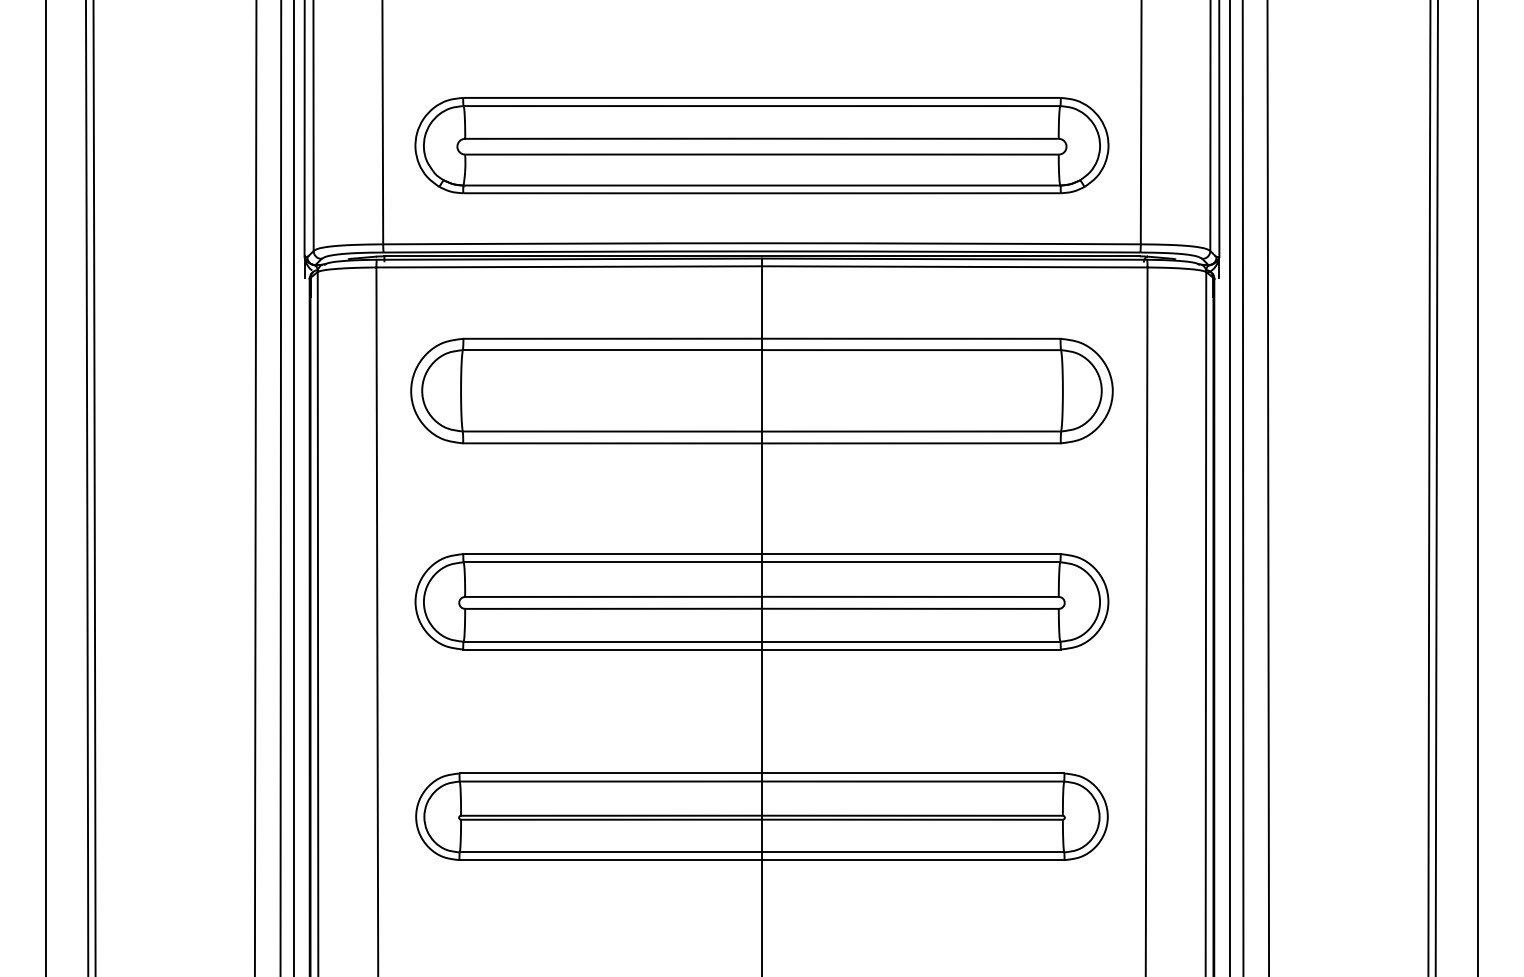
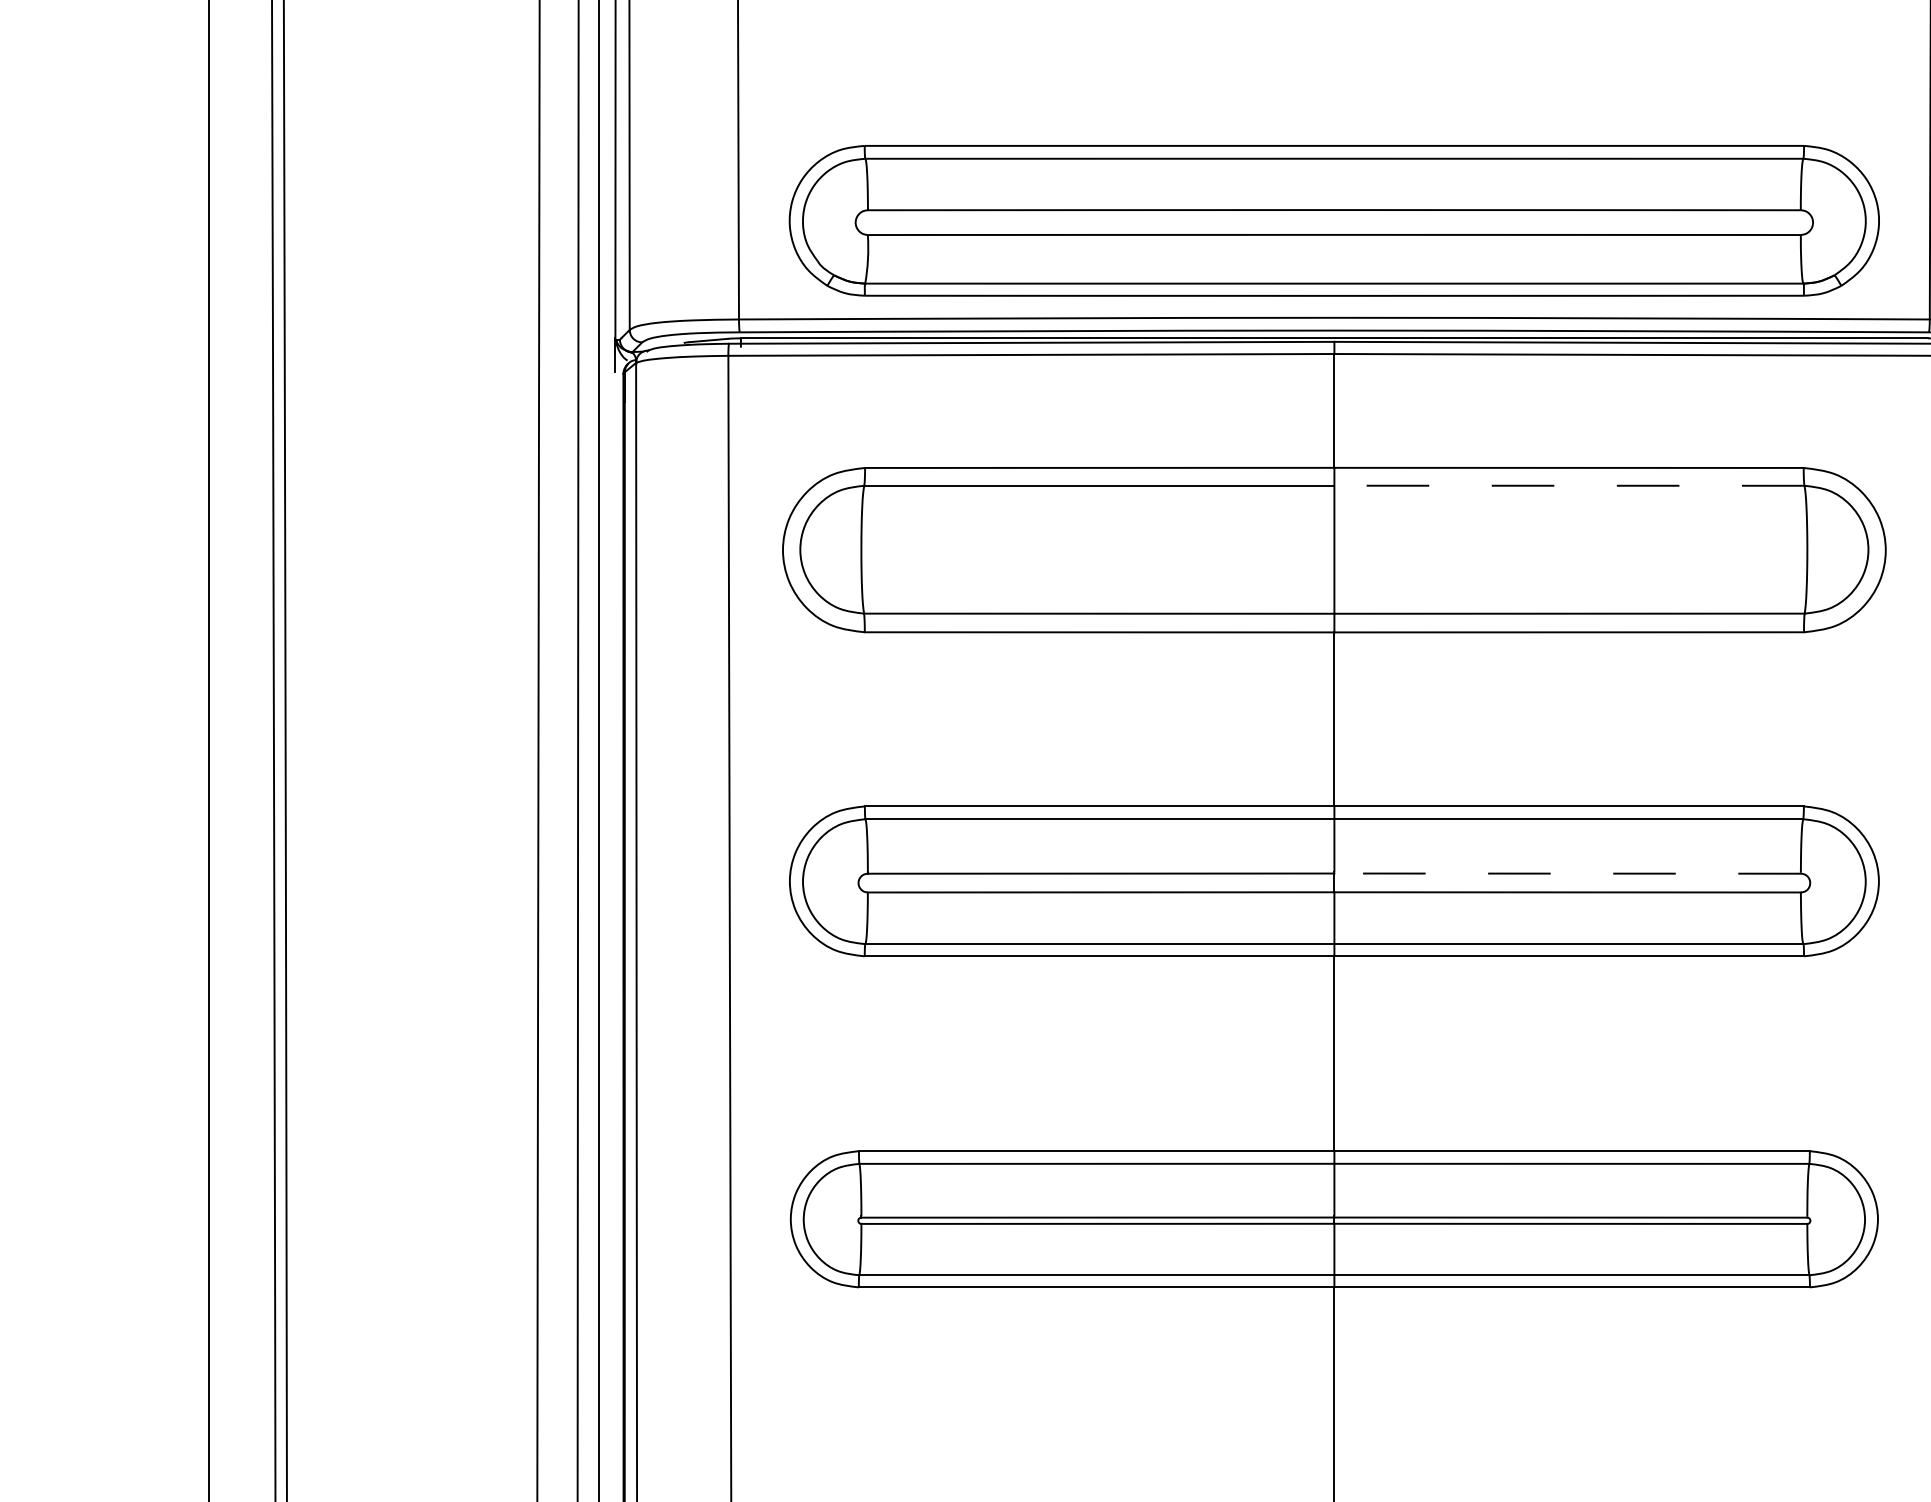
part: (761, 145) -> (1333, 220), moved
line: (911, 350) -> (1569, 486), solid -> dashed
line: (909, 596) -> (1566, 873), solid -> dashed

